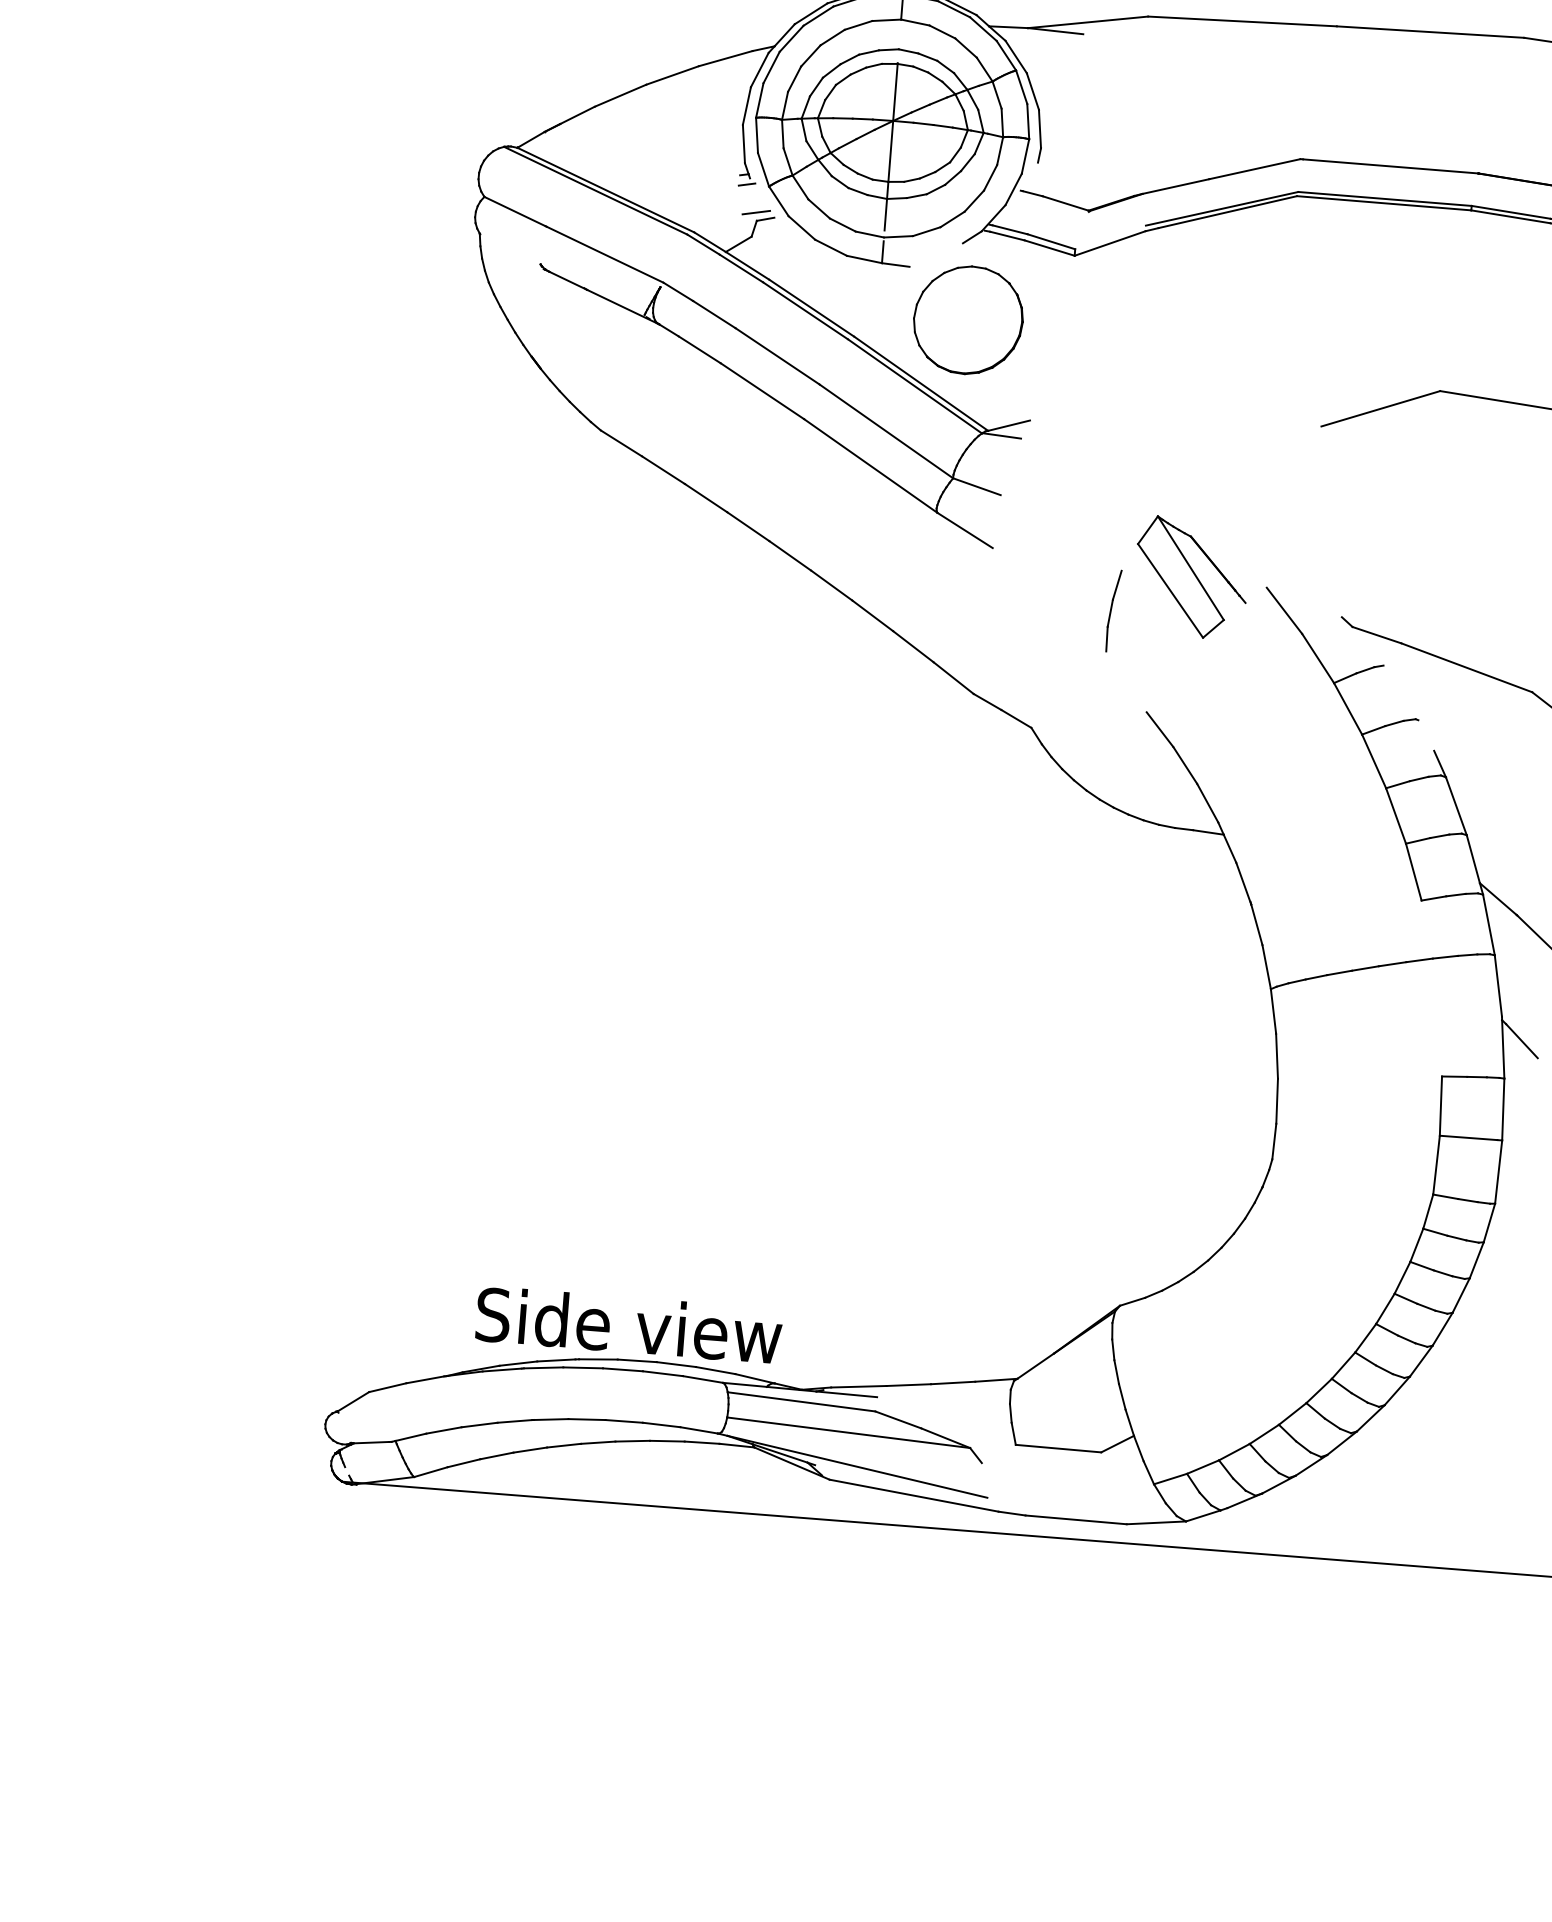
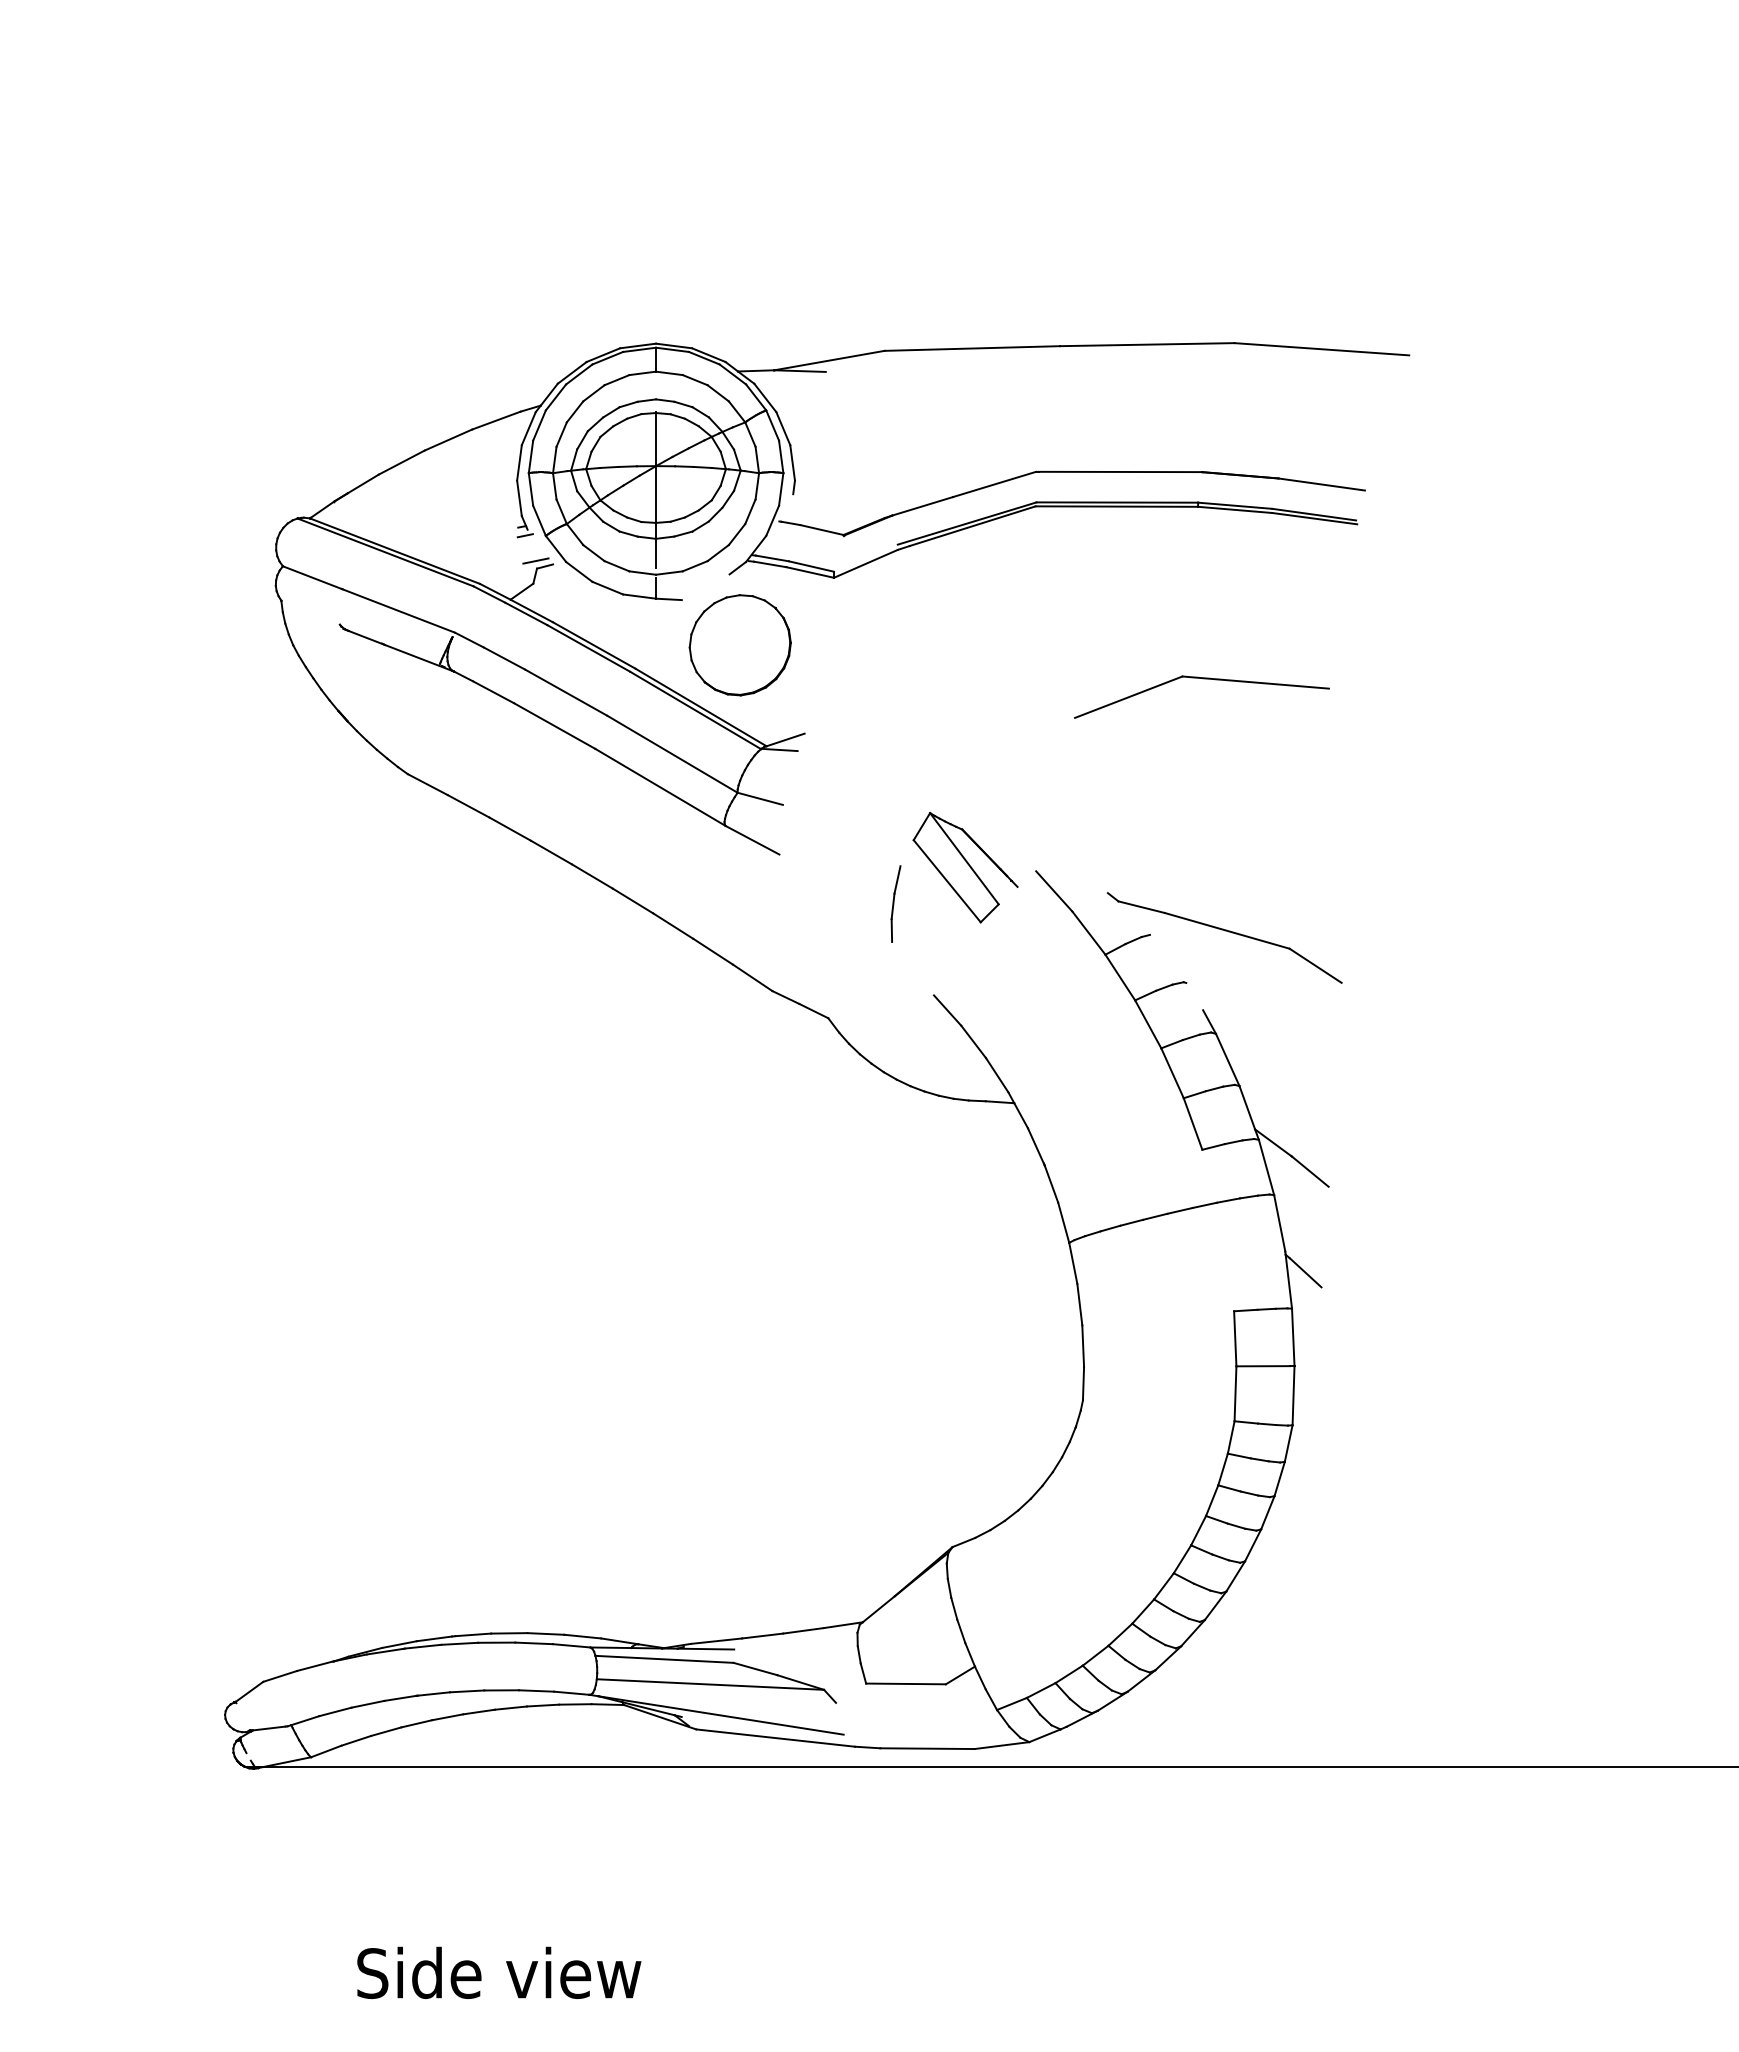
text: (629, 1324) -> (499, 1972), moved

